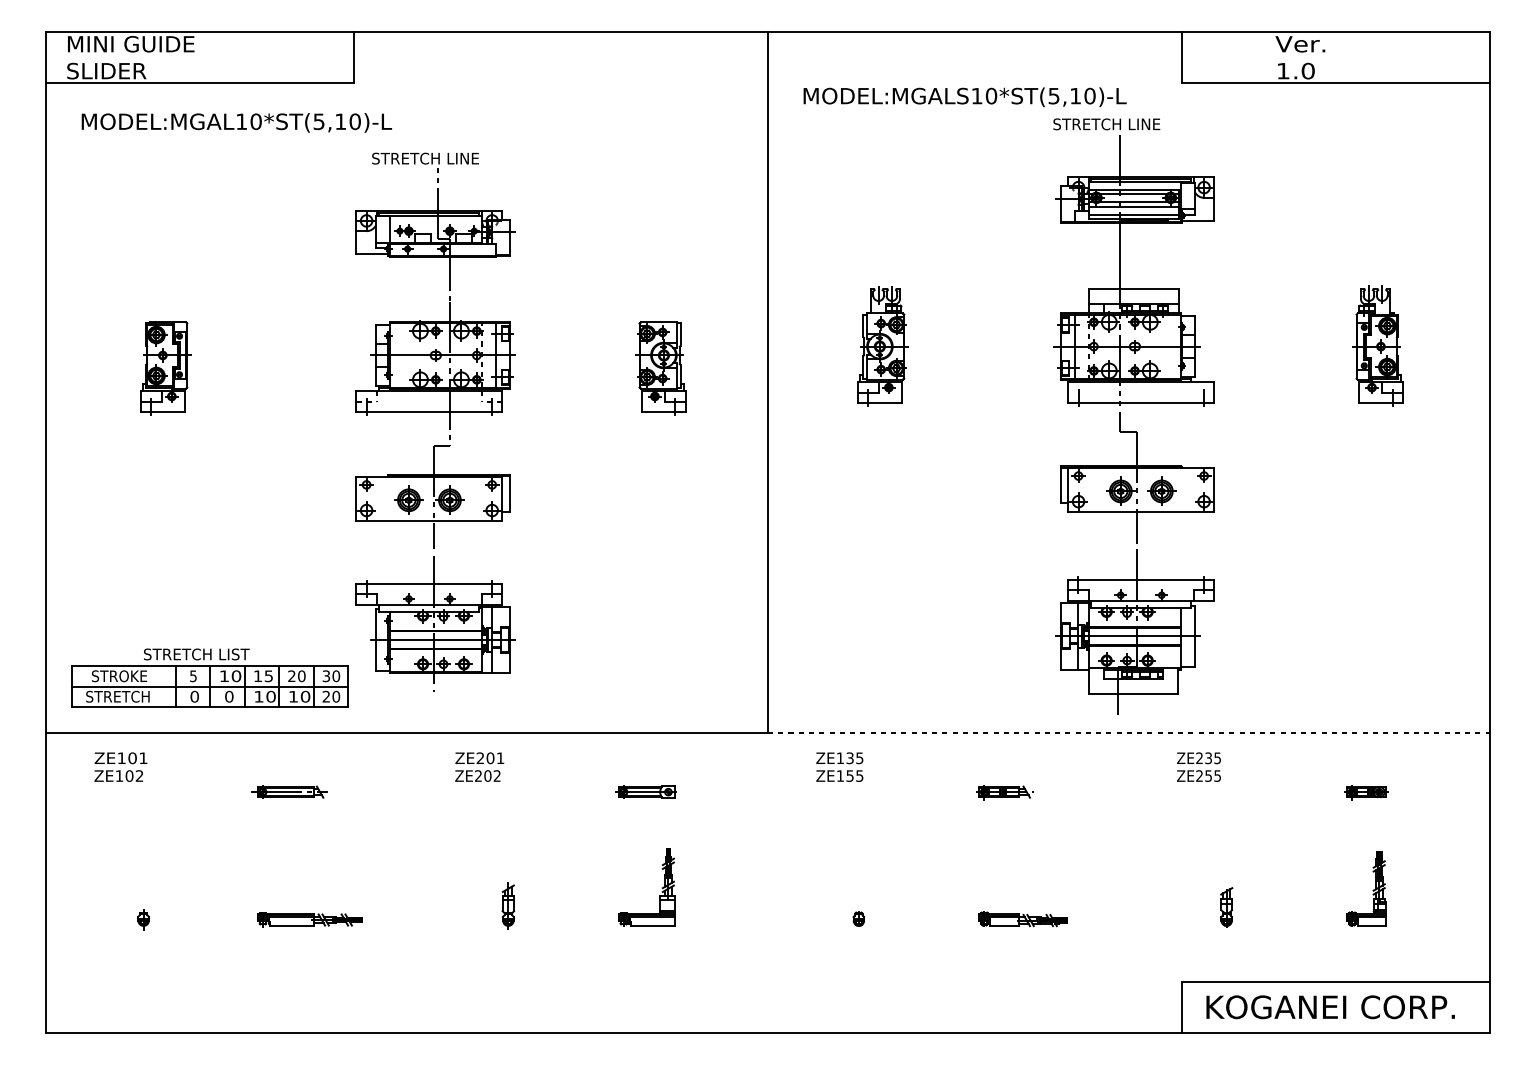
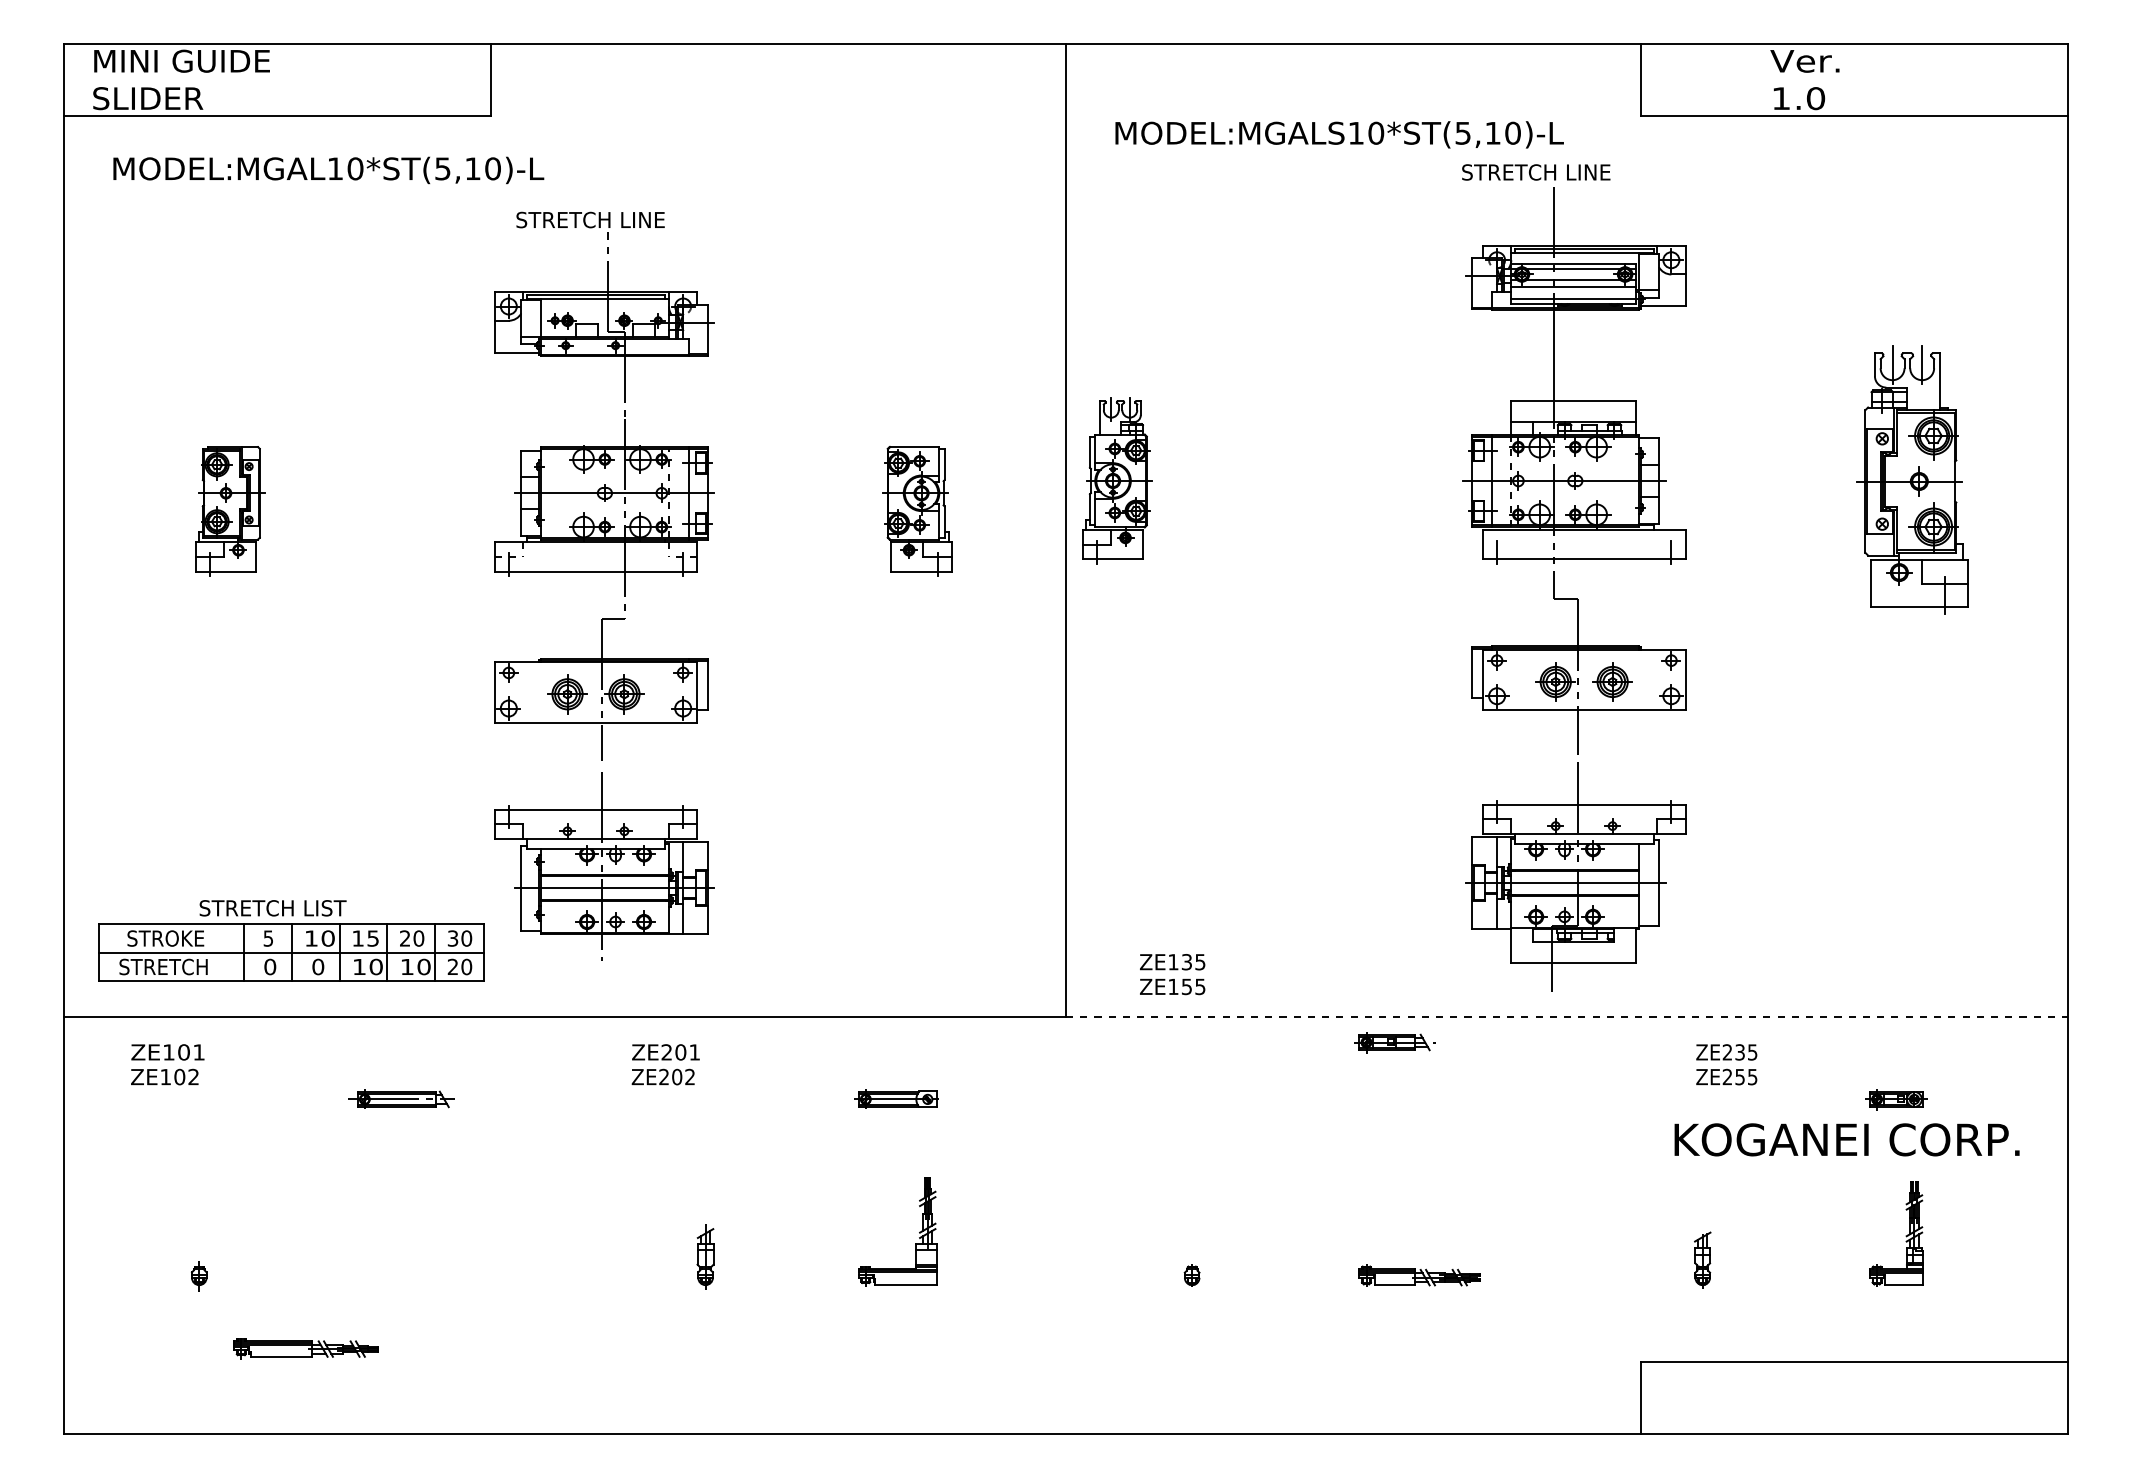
part: (1377, 345) -> (1912, 479), size x1.6
part: (882, 346) -> (1116, 480), moved
text: (839, 766) -> (1172, 973), moved
text: (1198, 766) -> (1726, 1063), moved
part: (1004, 792) -> (1394, 1042), moved
part: (309, 919) -> (306, 1348), moved
text: (1330, 1007) -> (1846, 1140), moved

